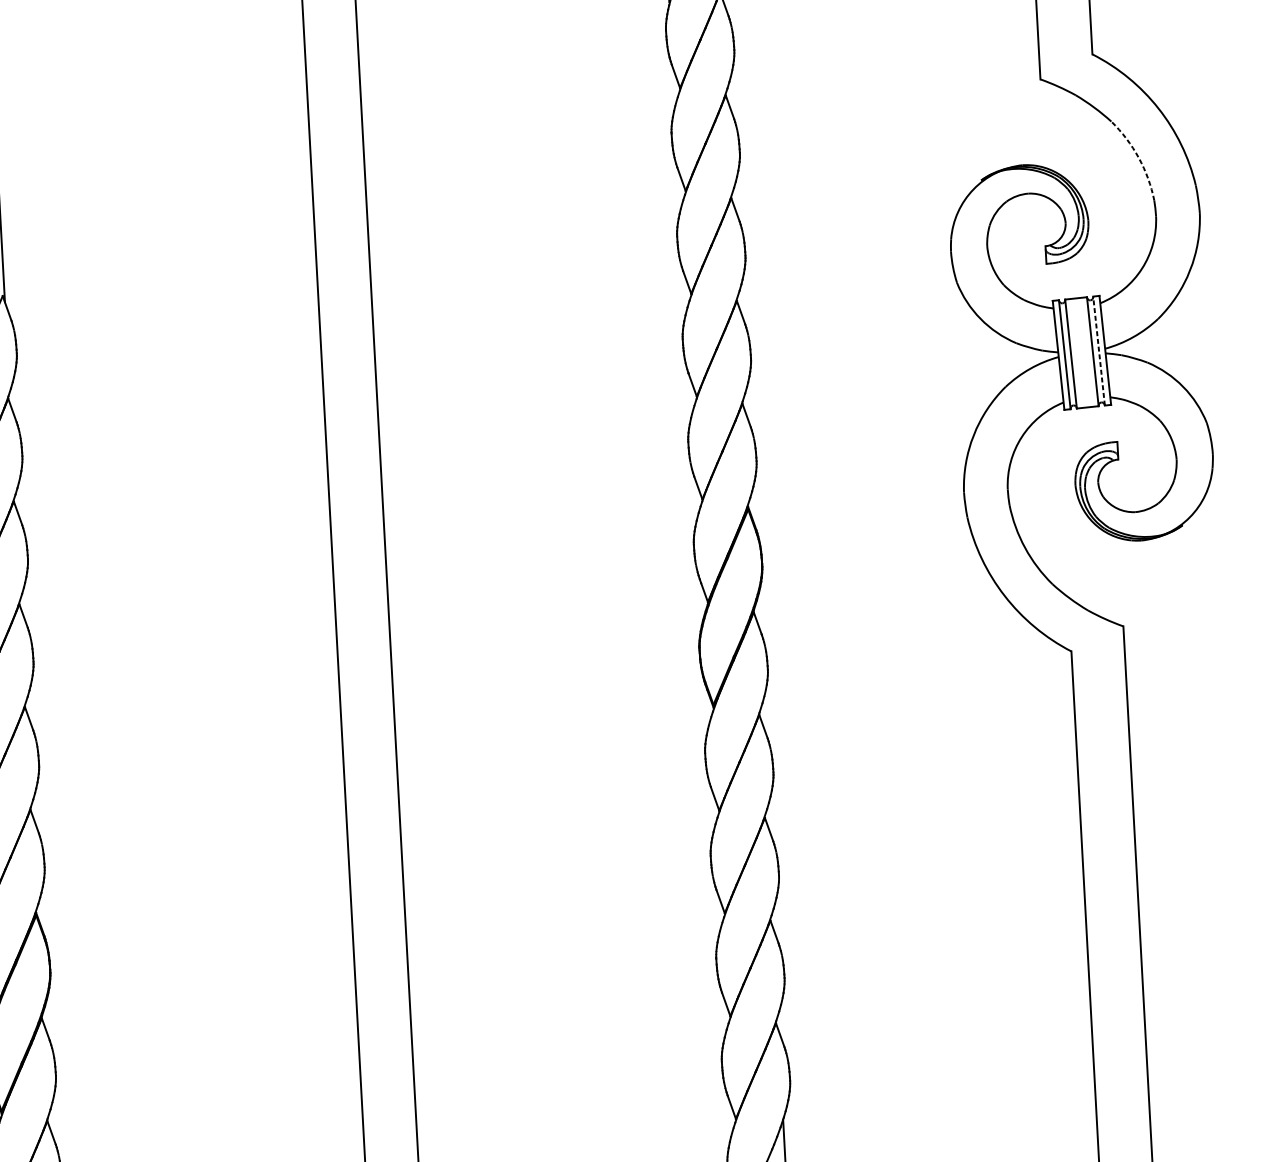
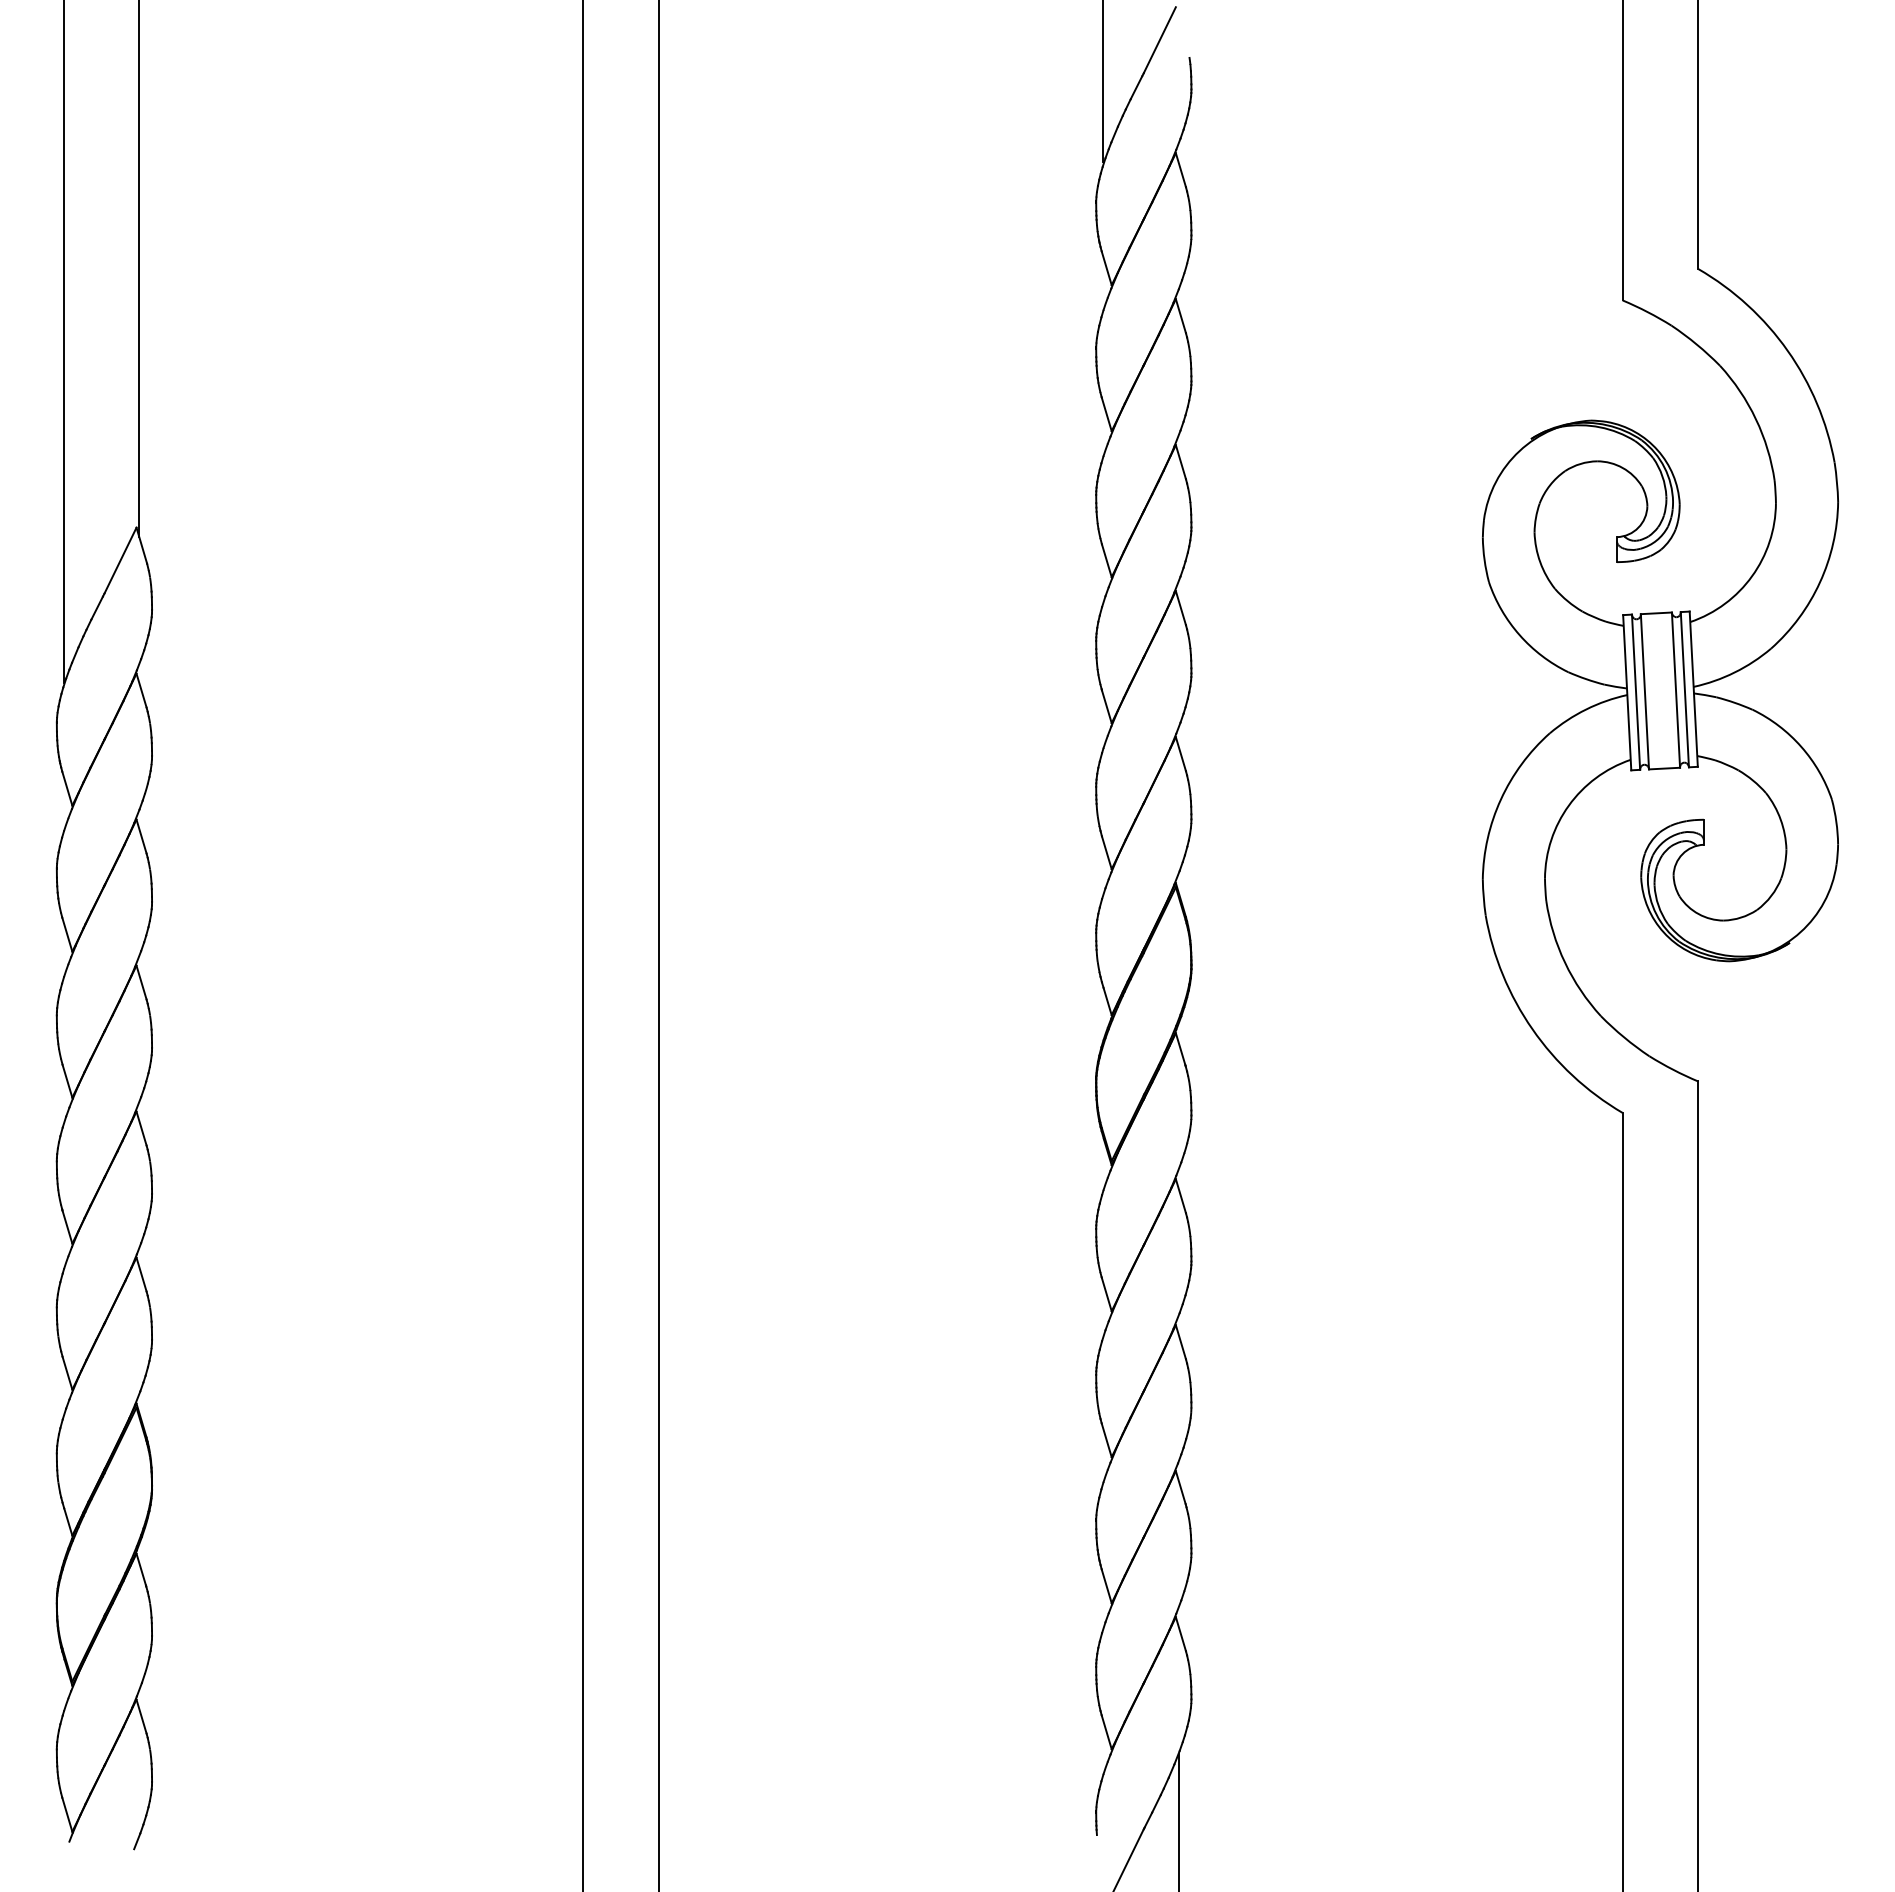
arc: (1138, 158) -> (1755, 419), dashed -> solid
line: (1098, 350) -> (1684, 689), dashed -> solid

